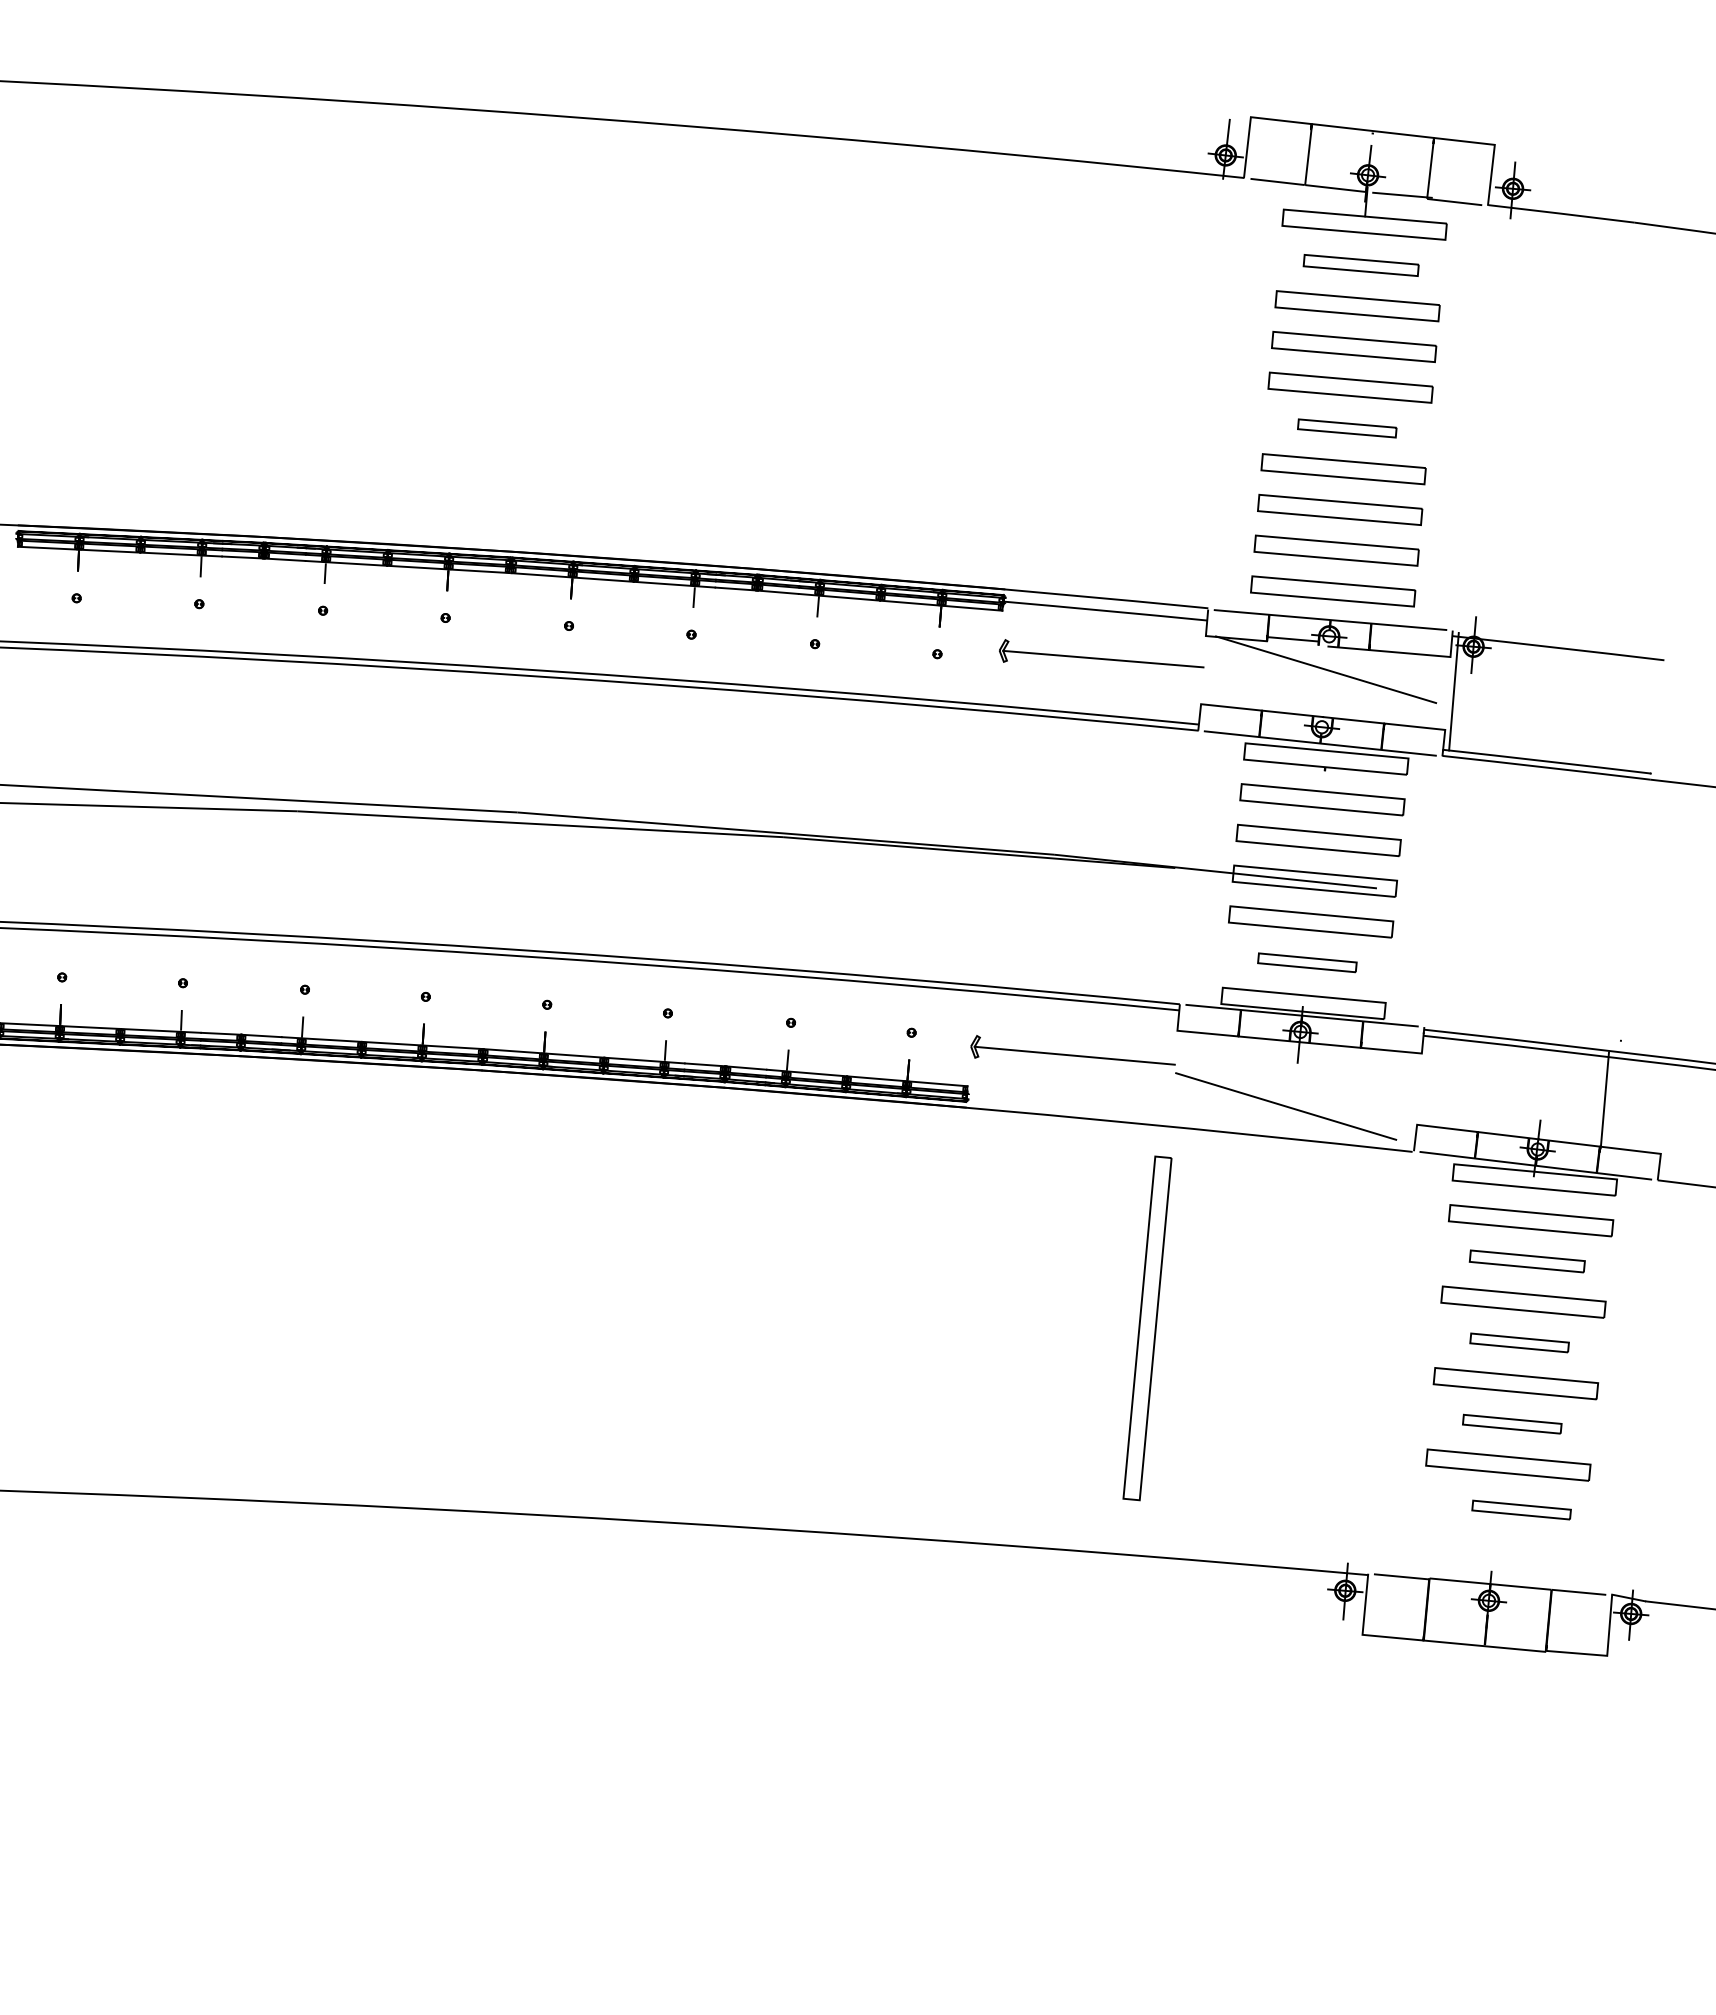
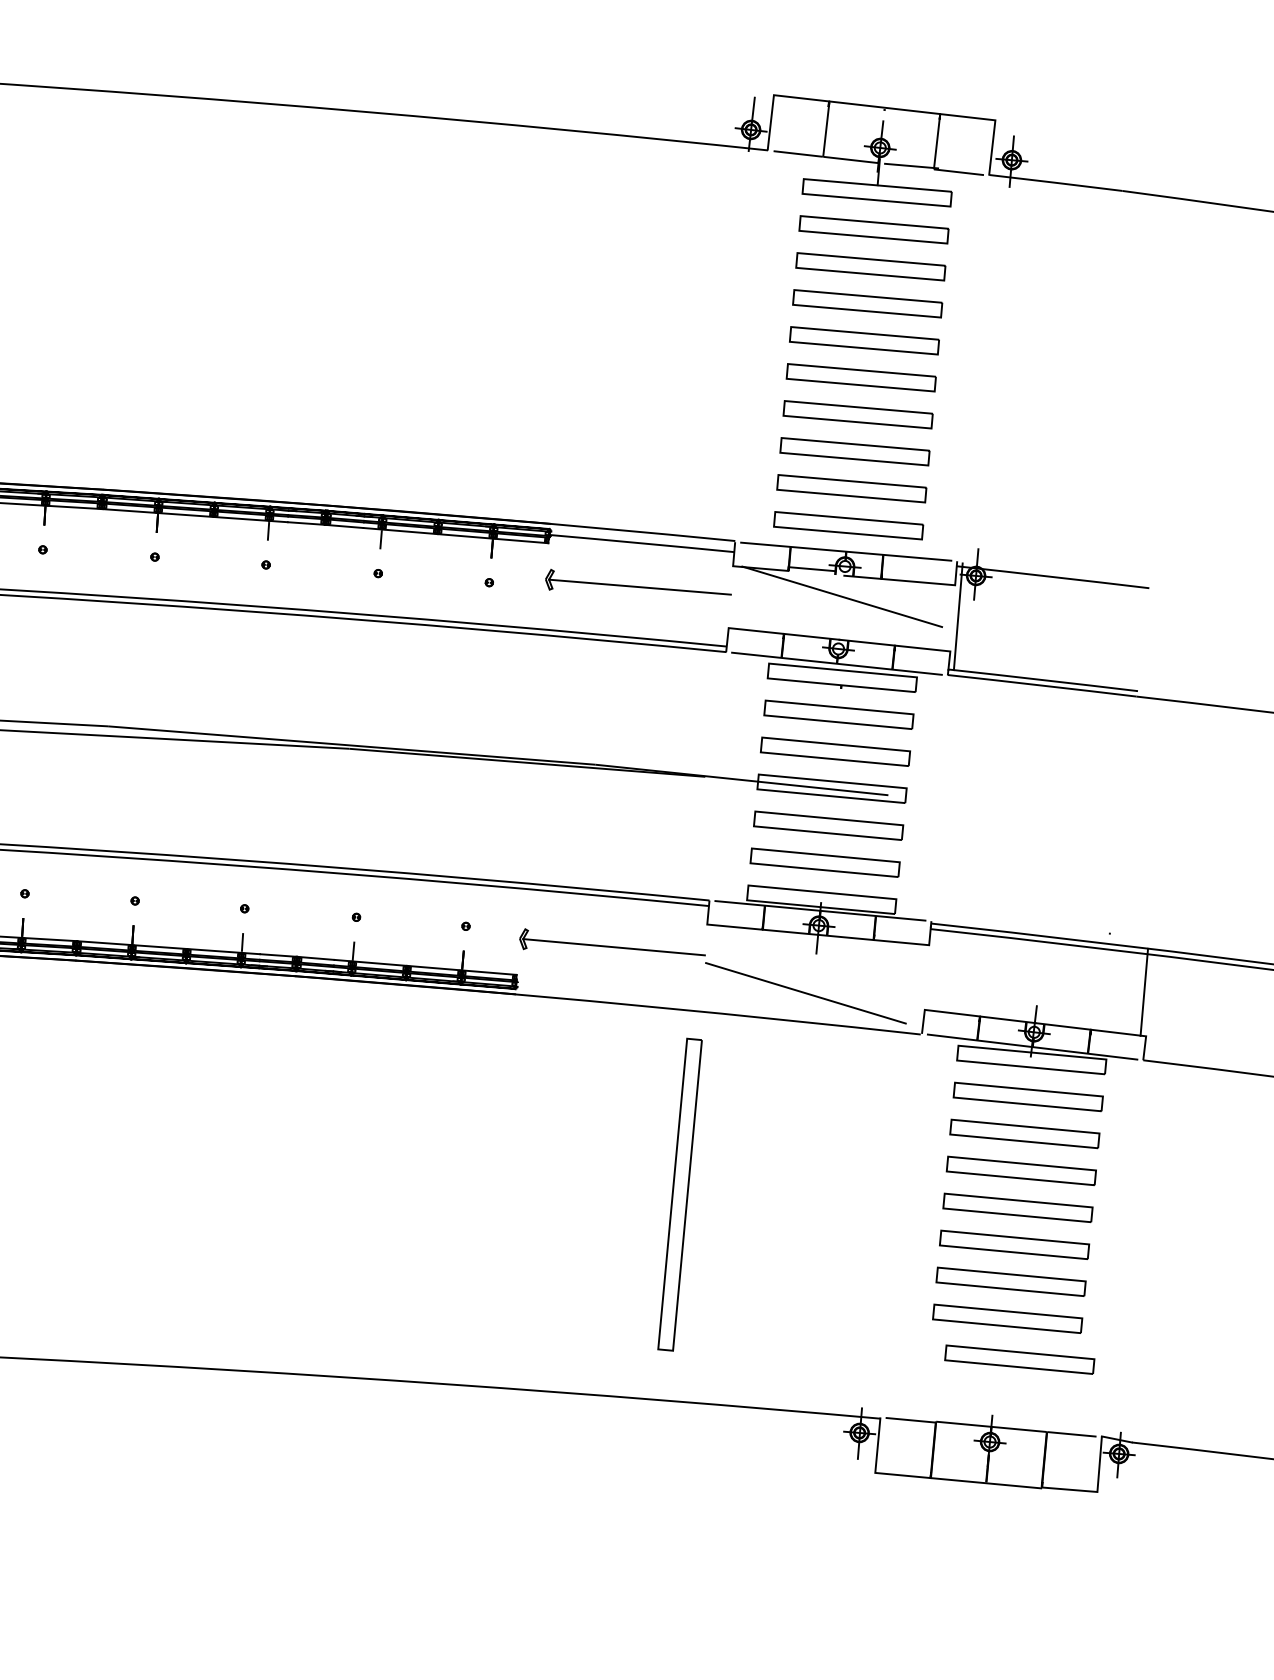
part: (1361, 265) -> (874, 229), size x1.43
part: (1347, 428) -> (861, 377), size x1.67
part: (1307, 962) -> (825, 862), size x1.67
line: (1604, 1100) -> (1143, 992), moved
part: (1527, 1261) -> (1025, 1134), size x1.43
part: (1519, 1342) -> (1017, 1207), size x1.67
part: (1512, 1423) -> (1011, 1281), size x1.67
part: (1521, 1509) -> (1019, 1359), size x1.67

